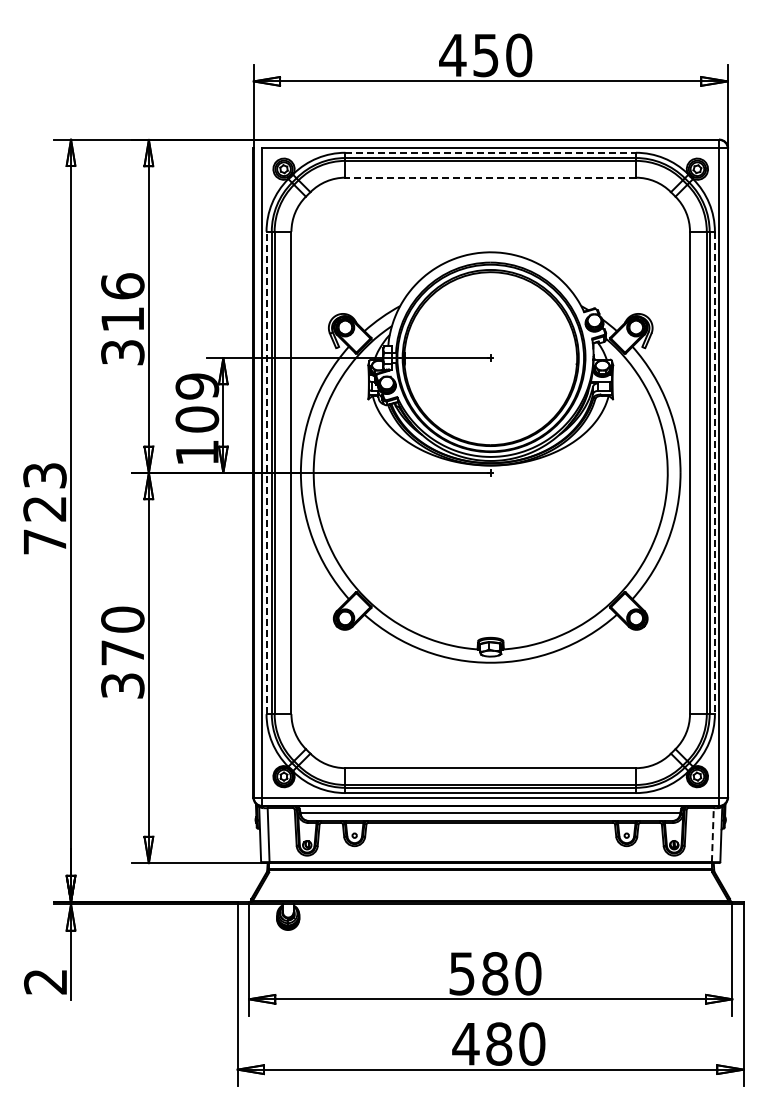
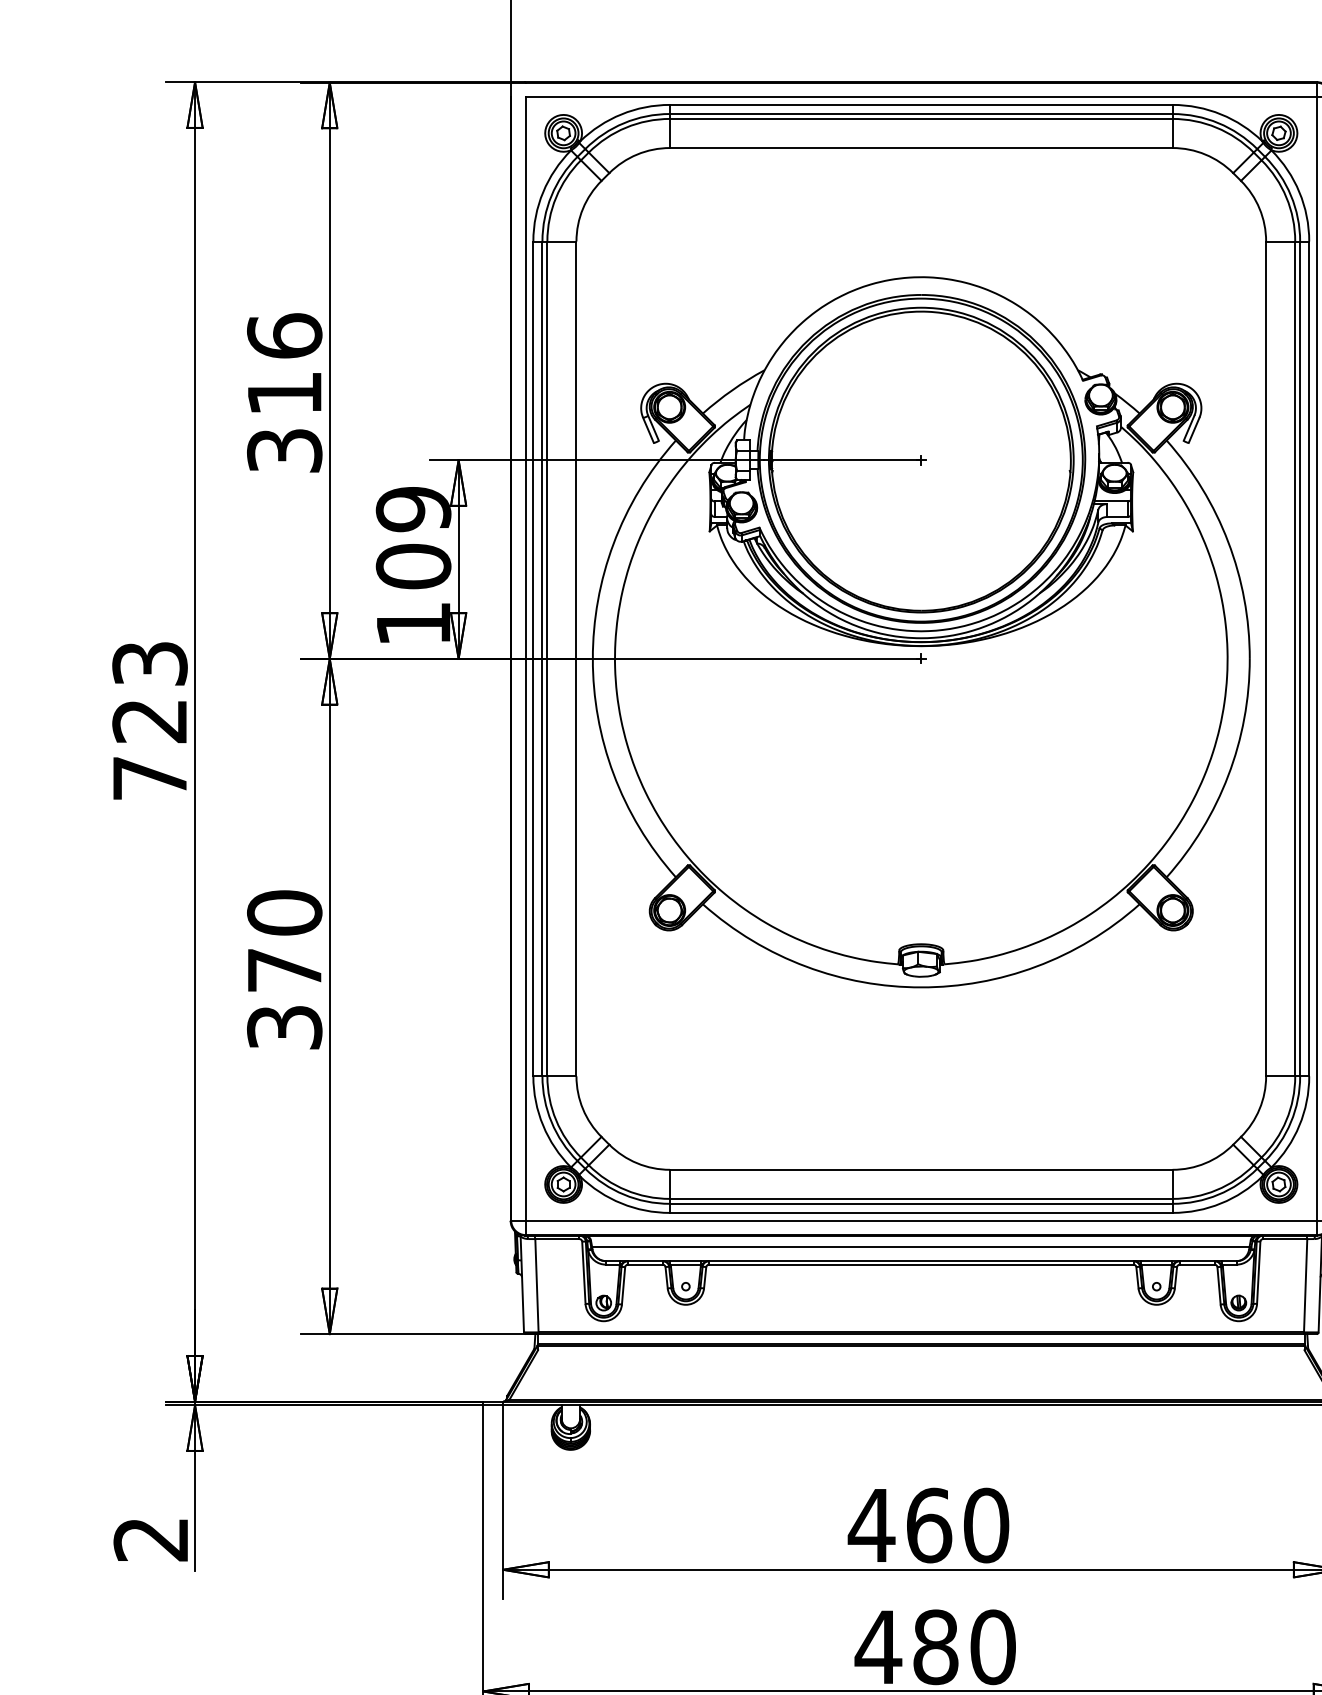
line: (491, 152) -> (922, 104), dashed -> solid
line: (490, 177) -> (920, 147), dashed -> solid
line: (266, 472) -> (533, 658), dashed -> solid
line: (714, 473) -> (1308, 659), dashed -> solid
line: (712, 835) -> (1305, 1286), dashed -> solid
text: (478, 973) -> (900, 1525), 580 -> 460

